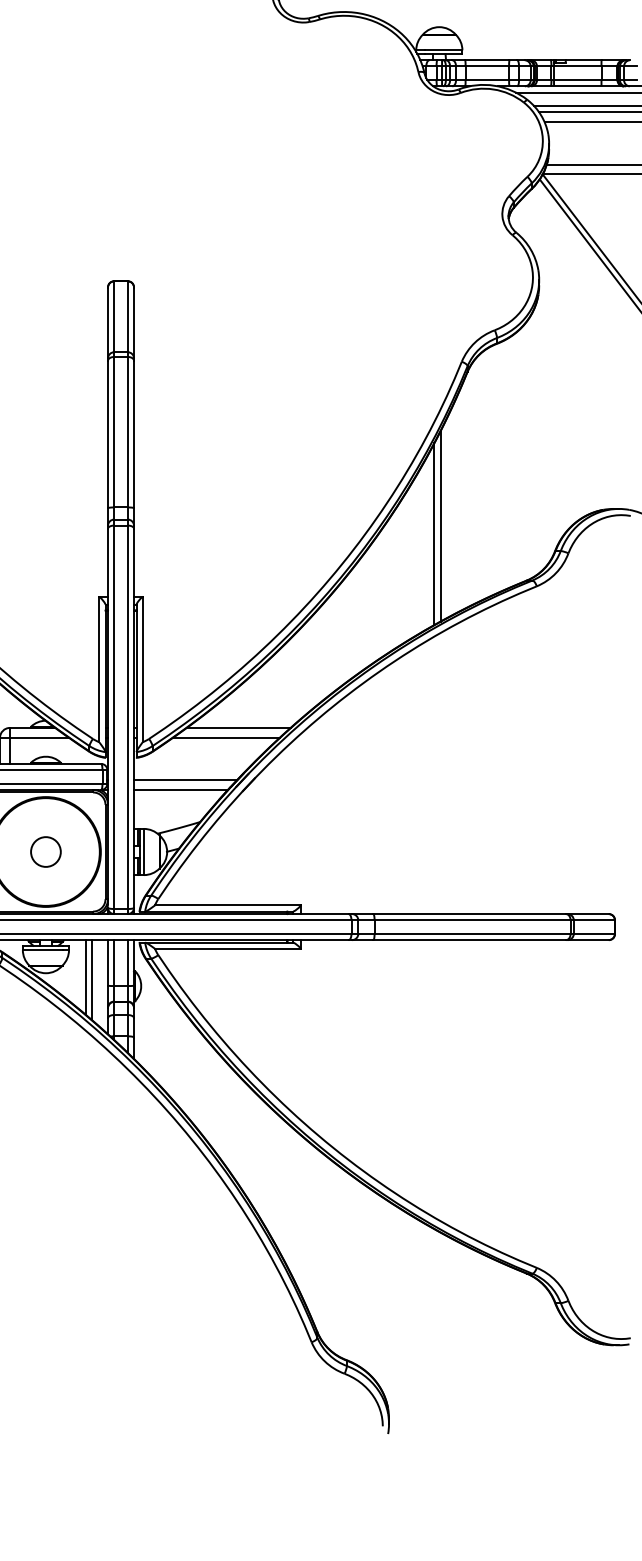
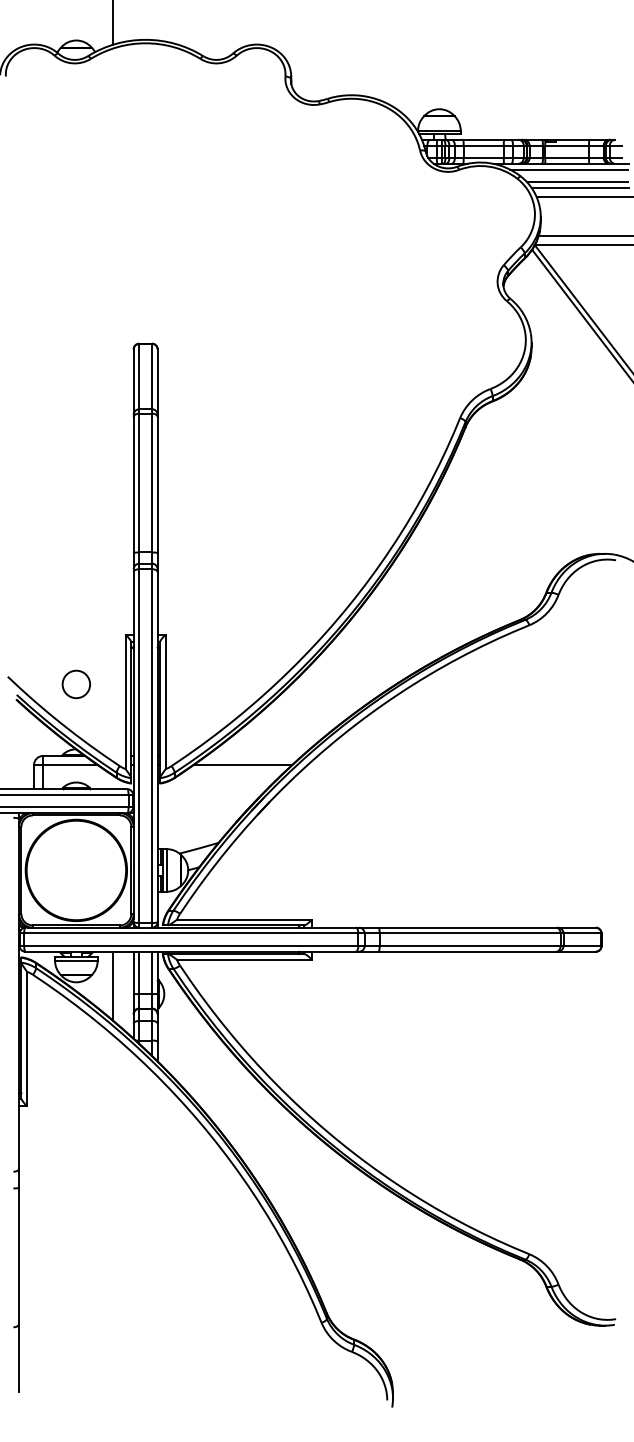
line: (440, 525) -> (440, 569), removed
line: (433, 534) -> (434, 577), removed
line: (238, 727) -> (254, 755), removed
line: (184, 780) -> (204, 804), removed
line: (180, 790) -> (200, 813), removed
circle: (44, 852) -> (75, 684), moved
line: (91, 979) -> (118, 988), removed

